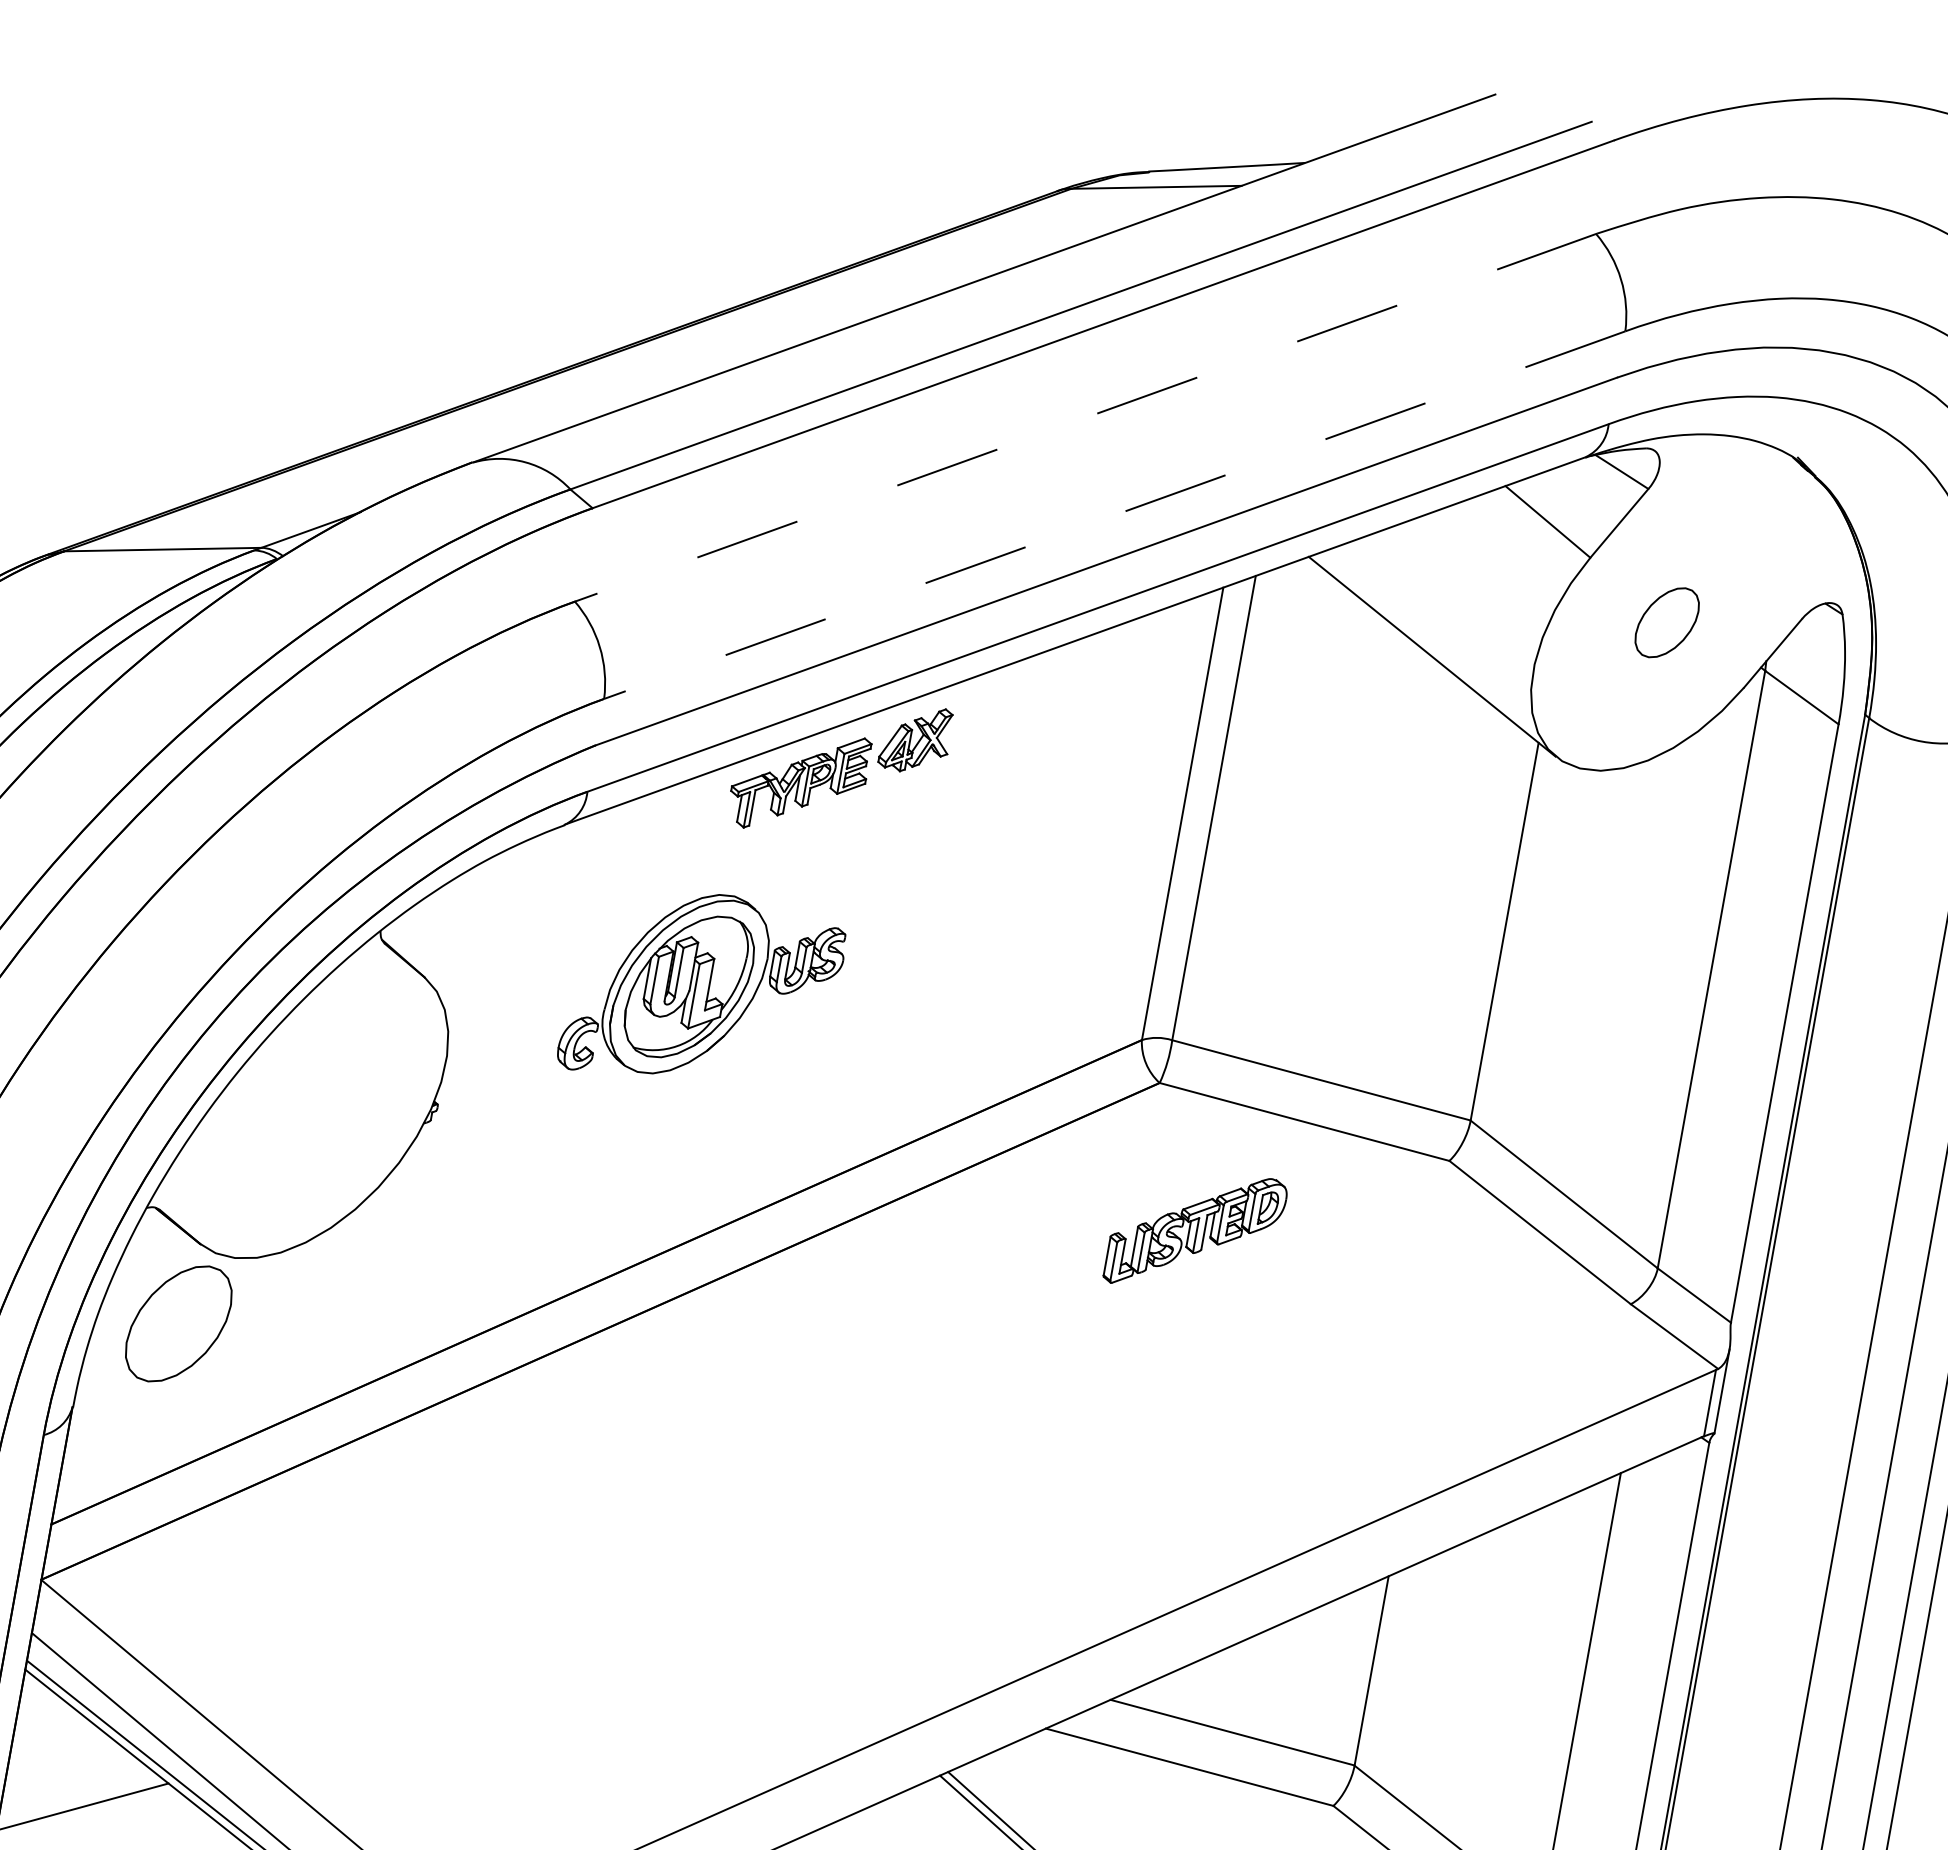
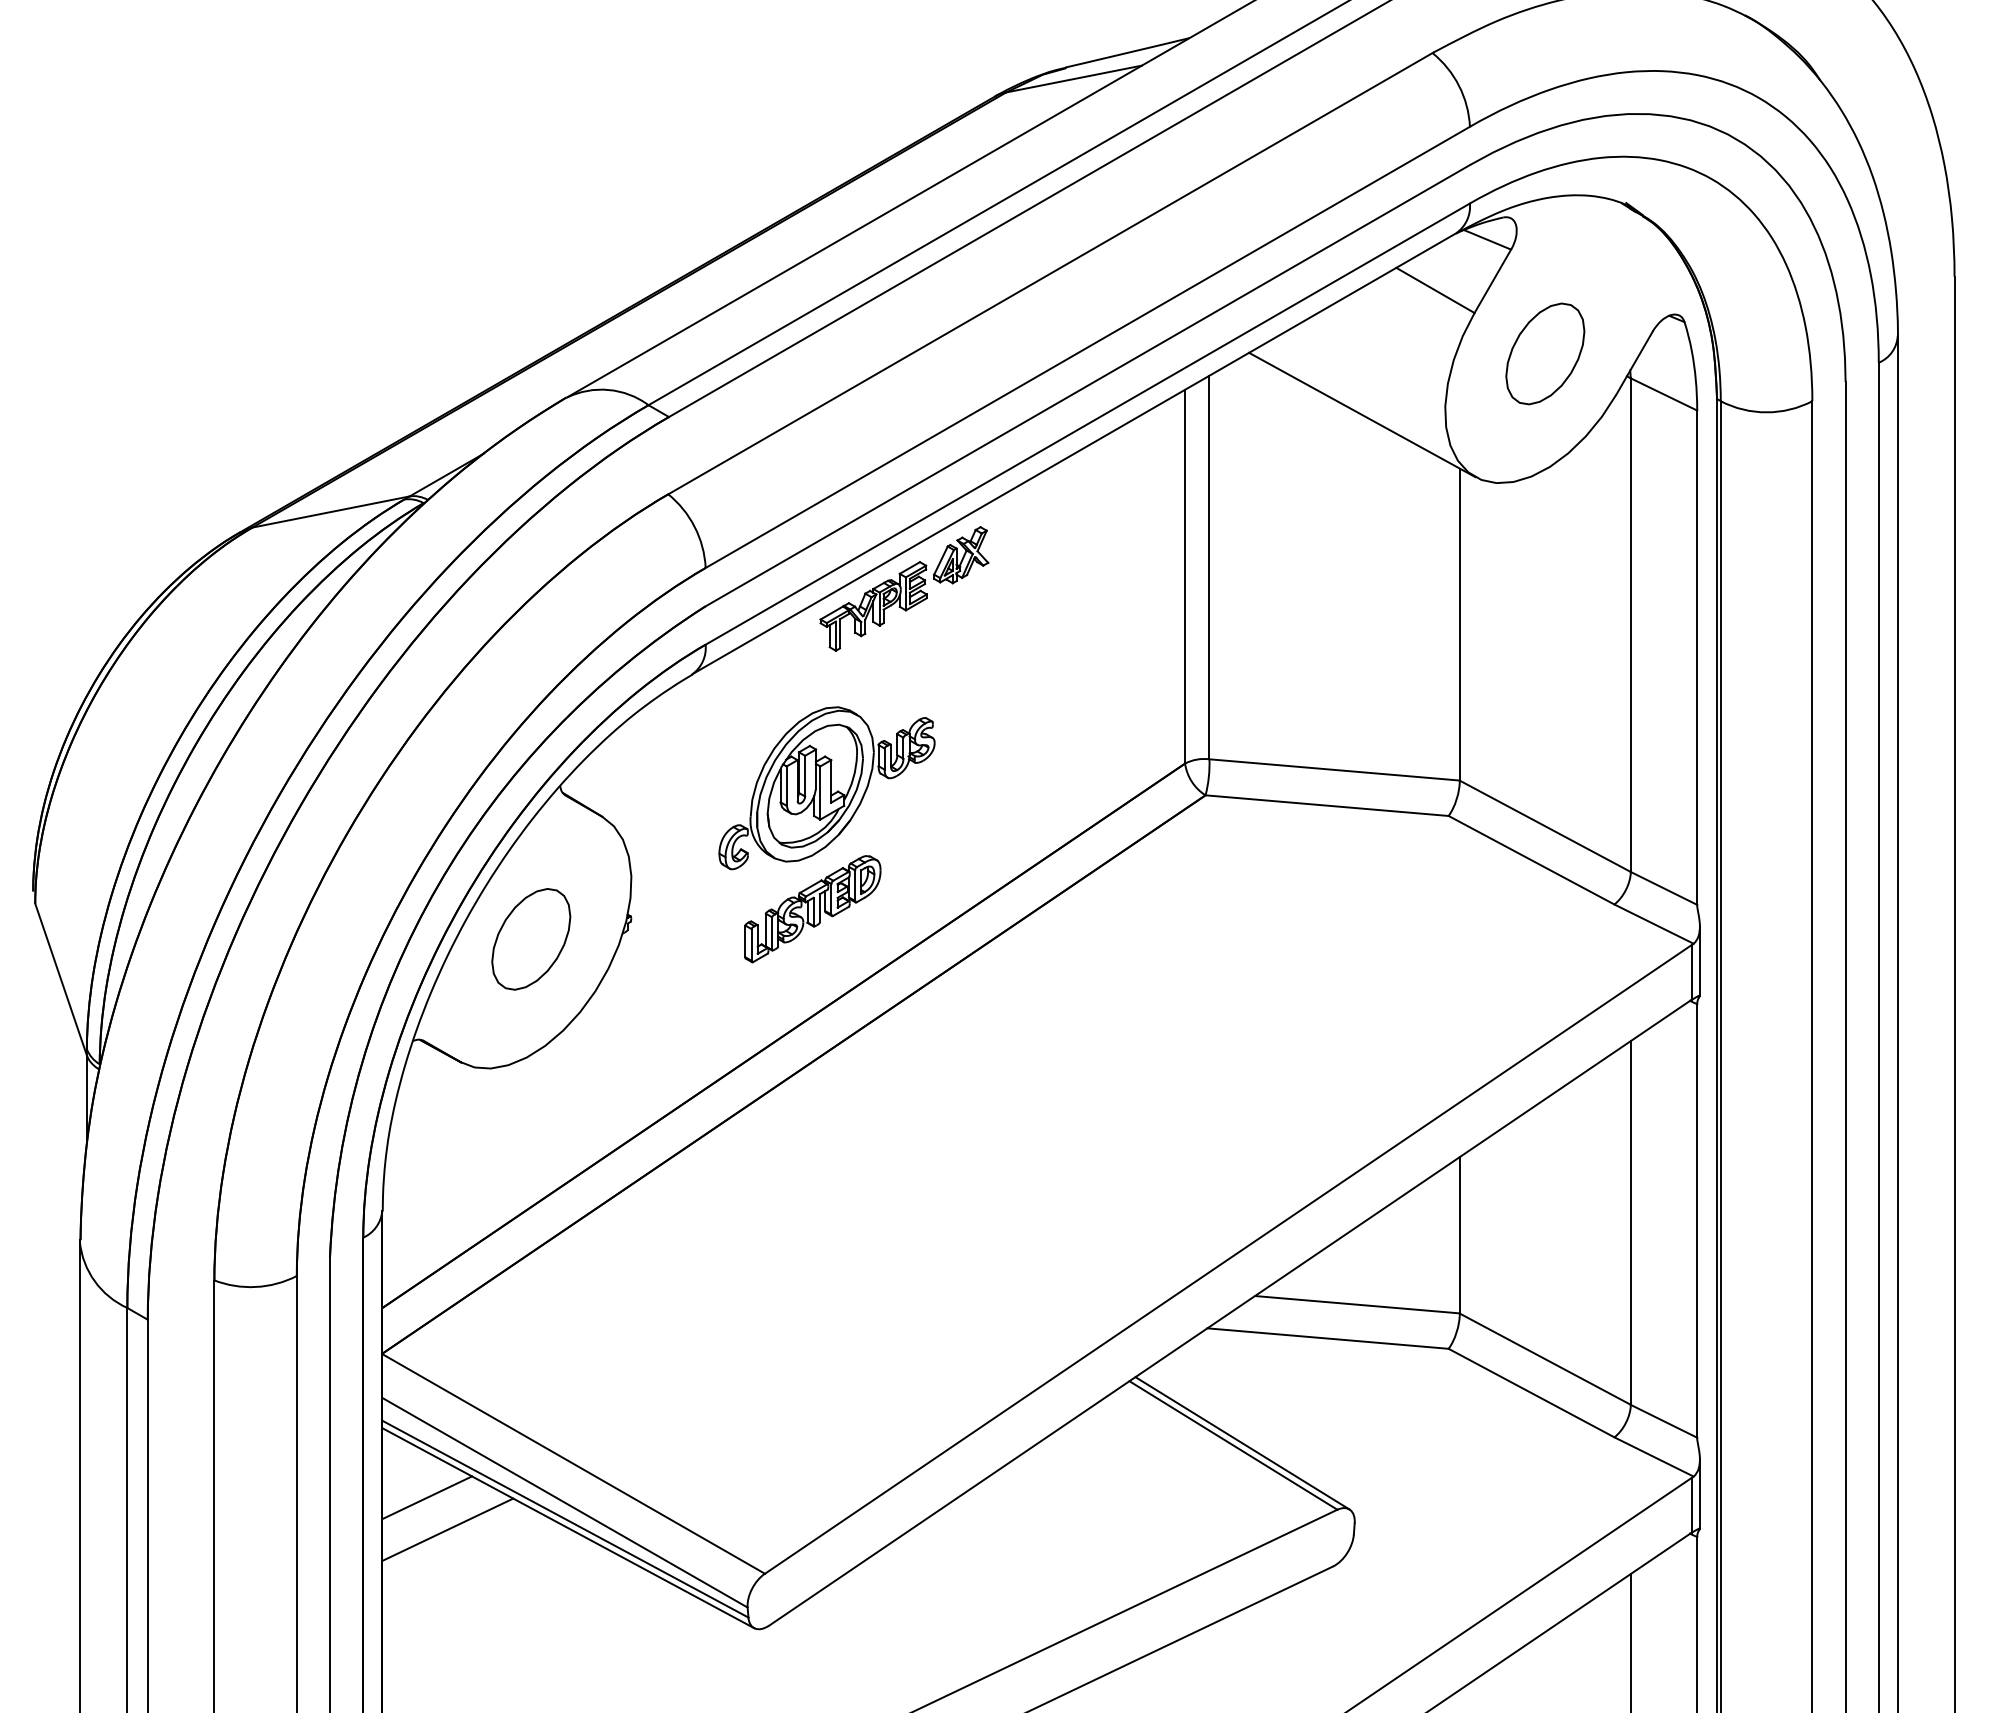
line: (1085, 417) -> (1050, 273), dashed -> solid
line: (1114, 515) -> (1087, 347), dashed -> solid
part: (1667, 622) -> (1545, 353), size x1.67
part: (1195, 1232) -> (812, 909), moved
part: (179, 1324) -> (531, 939), moved
line: (64, 1763) -> (427, 1497), added

